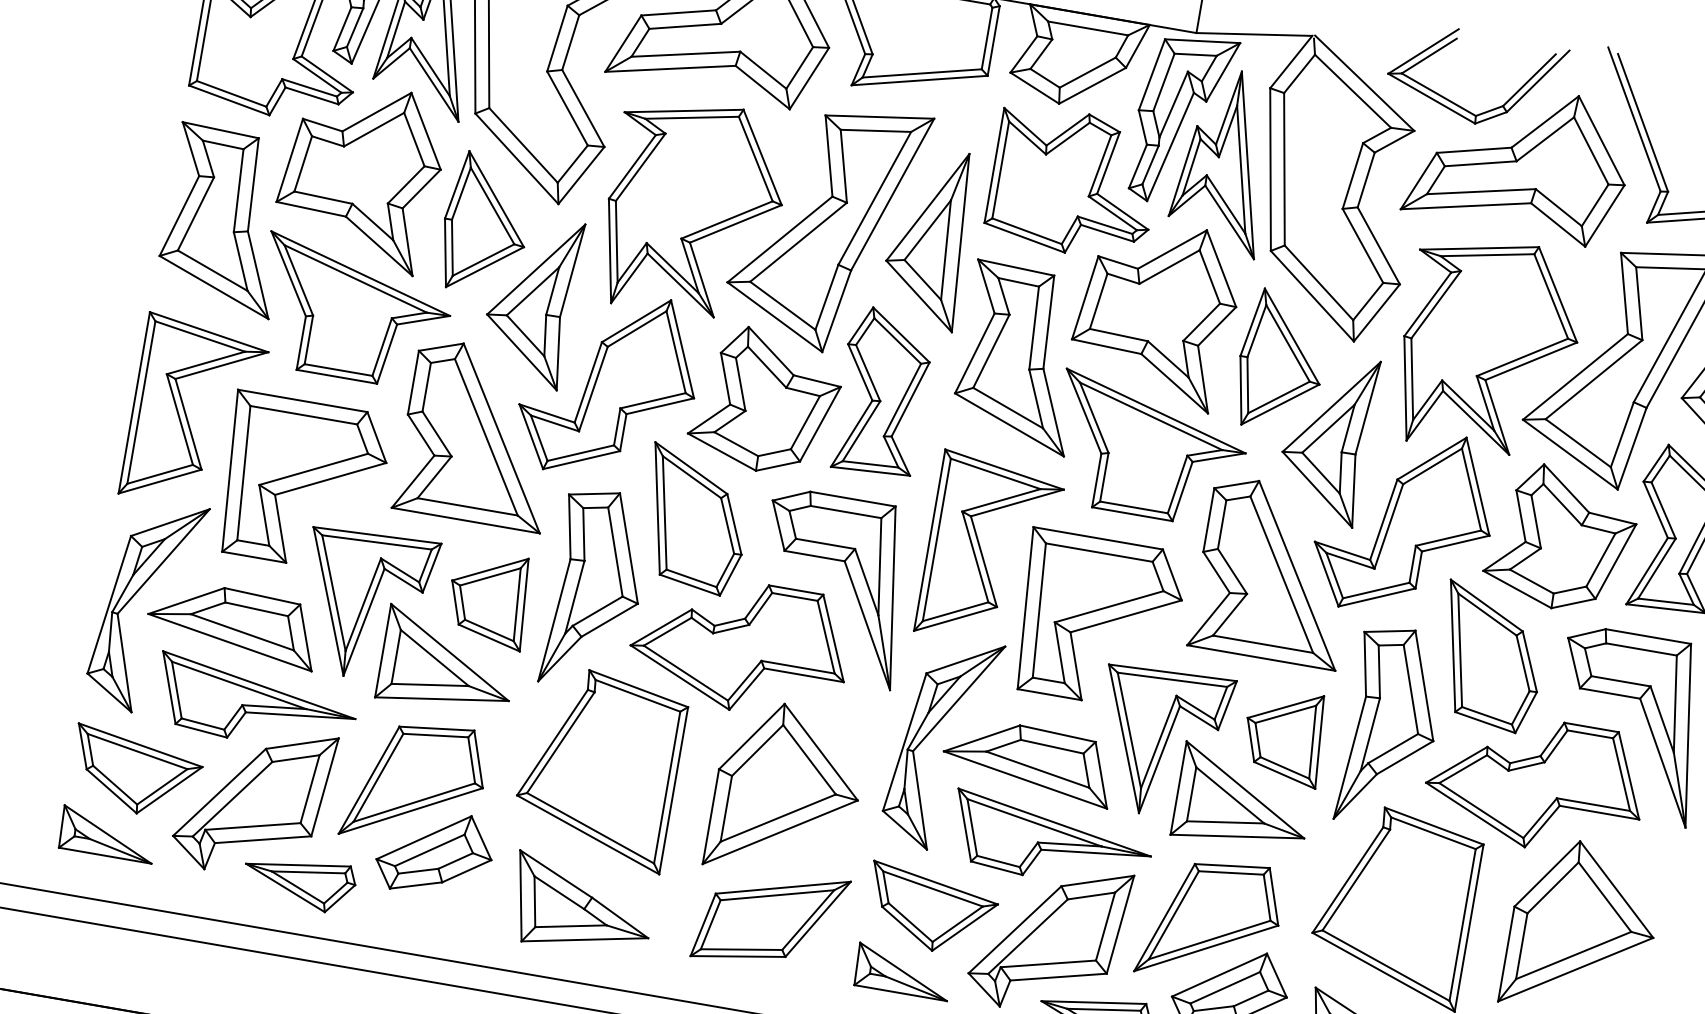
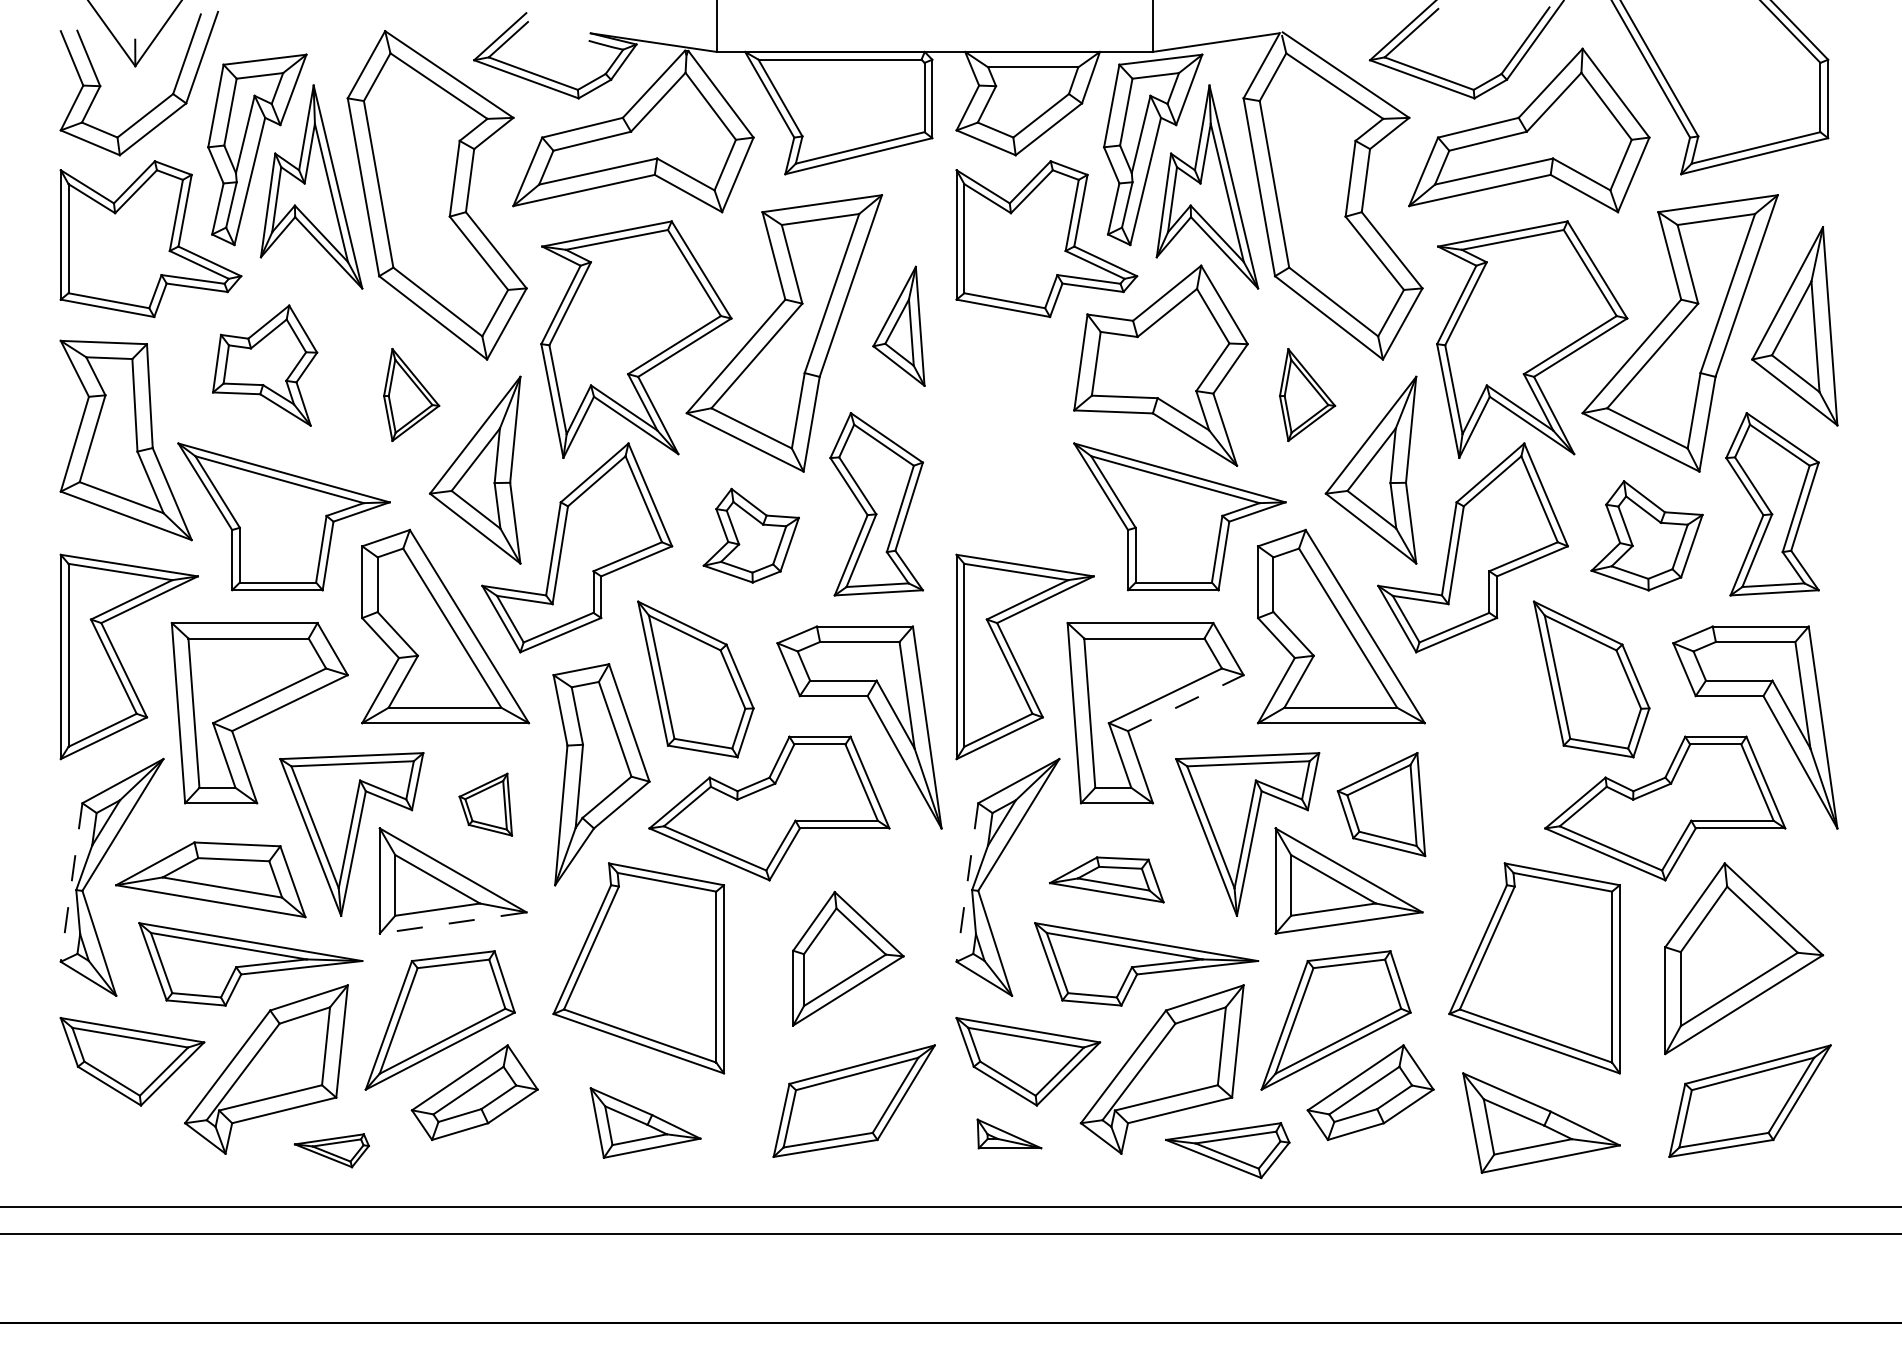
part: (359, 175) -> (264, 365), size x0.6
part: (485, 223) -> (411, 394), size x0.6
part: (928, 237) -> (898, 326), size x0.6
part: (1020, 357) -> (1021, 440), removed
part: (1281, 360) -> (1307, 394), size x0.6
part: (766, 400) -> (751, 535), size x0.6
part: (1560, 538) -> (1646, 535), size x0.7
part: (488, 598) -> (485, 804), size x0.6
line: (109, 605) -> (71, 883), solid -> dashed
line: (1126, 615) -> (1186, 702), solid -> dashed
line: (441, 699) -> (452, 923), solid -> dashed
part: (1391, 727) -> (1497, 774), removed
line: (904, 743) -> (967, 883), solid -> dashed
part: (1028, 760) -> (1106, 879), size x0.6
part: (787, 791) -> (848, 958), size x0.7
part: (107, 834) -> (113, 1133), removed
part: (298, 882) -> (331, 1150), size x0.6
part: (582, 905) -> (645, 1122), size x0.7
part: (903, 971) -> (1009, 1133), size x0.6

